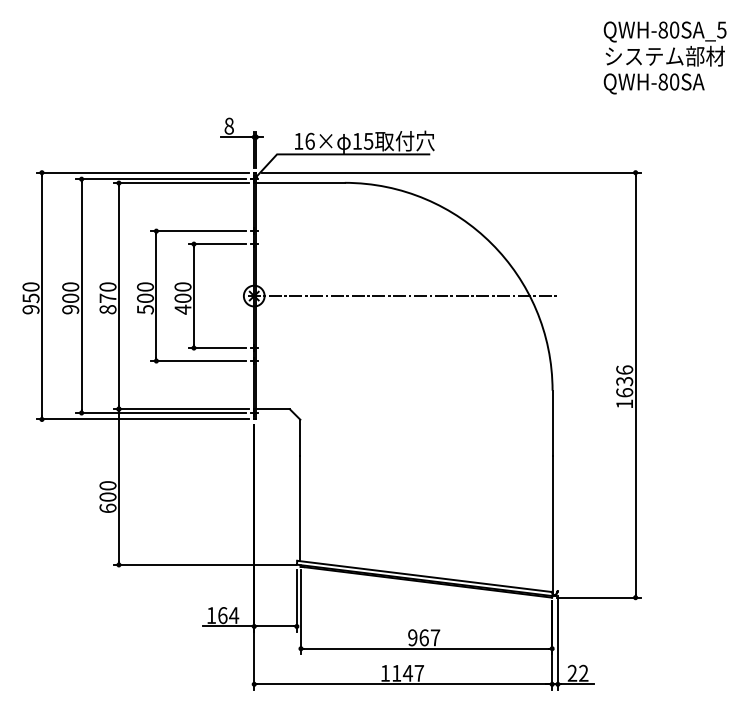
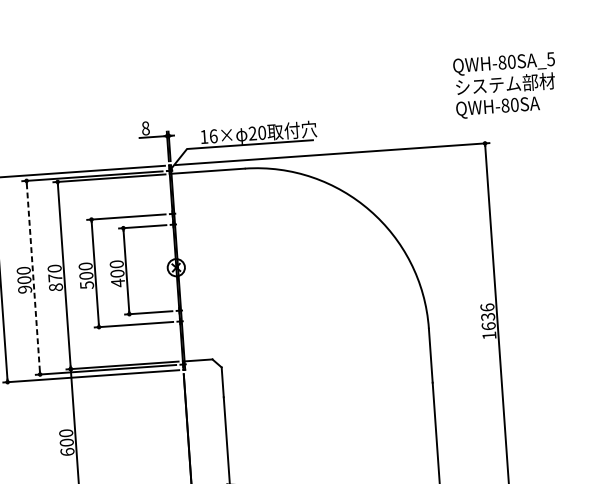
text: (664, 57) -> (505, 85), moved
text: (362, 140) -> (256, 132), 15 -> 20
line: (81, 296) -> (33, 278), solid -> dashed
line: (403, 296) -> (299, 259), removed

